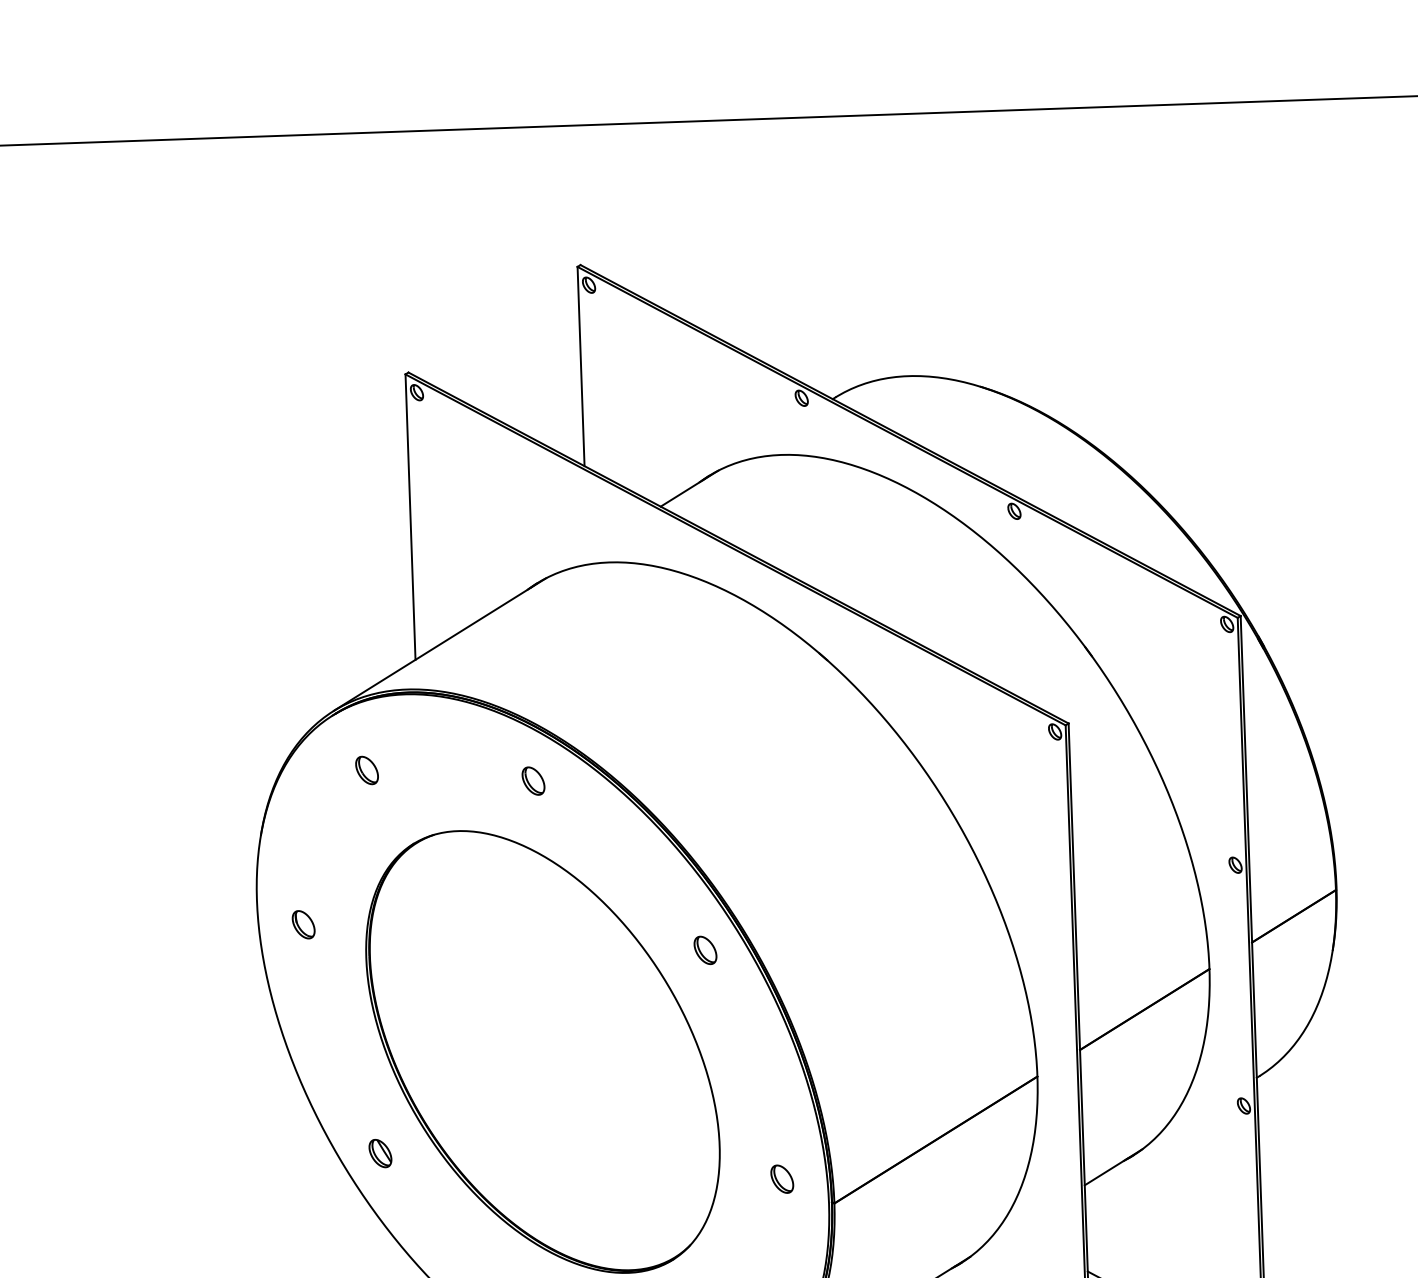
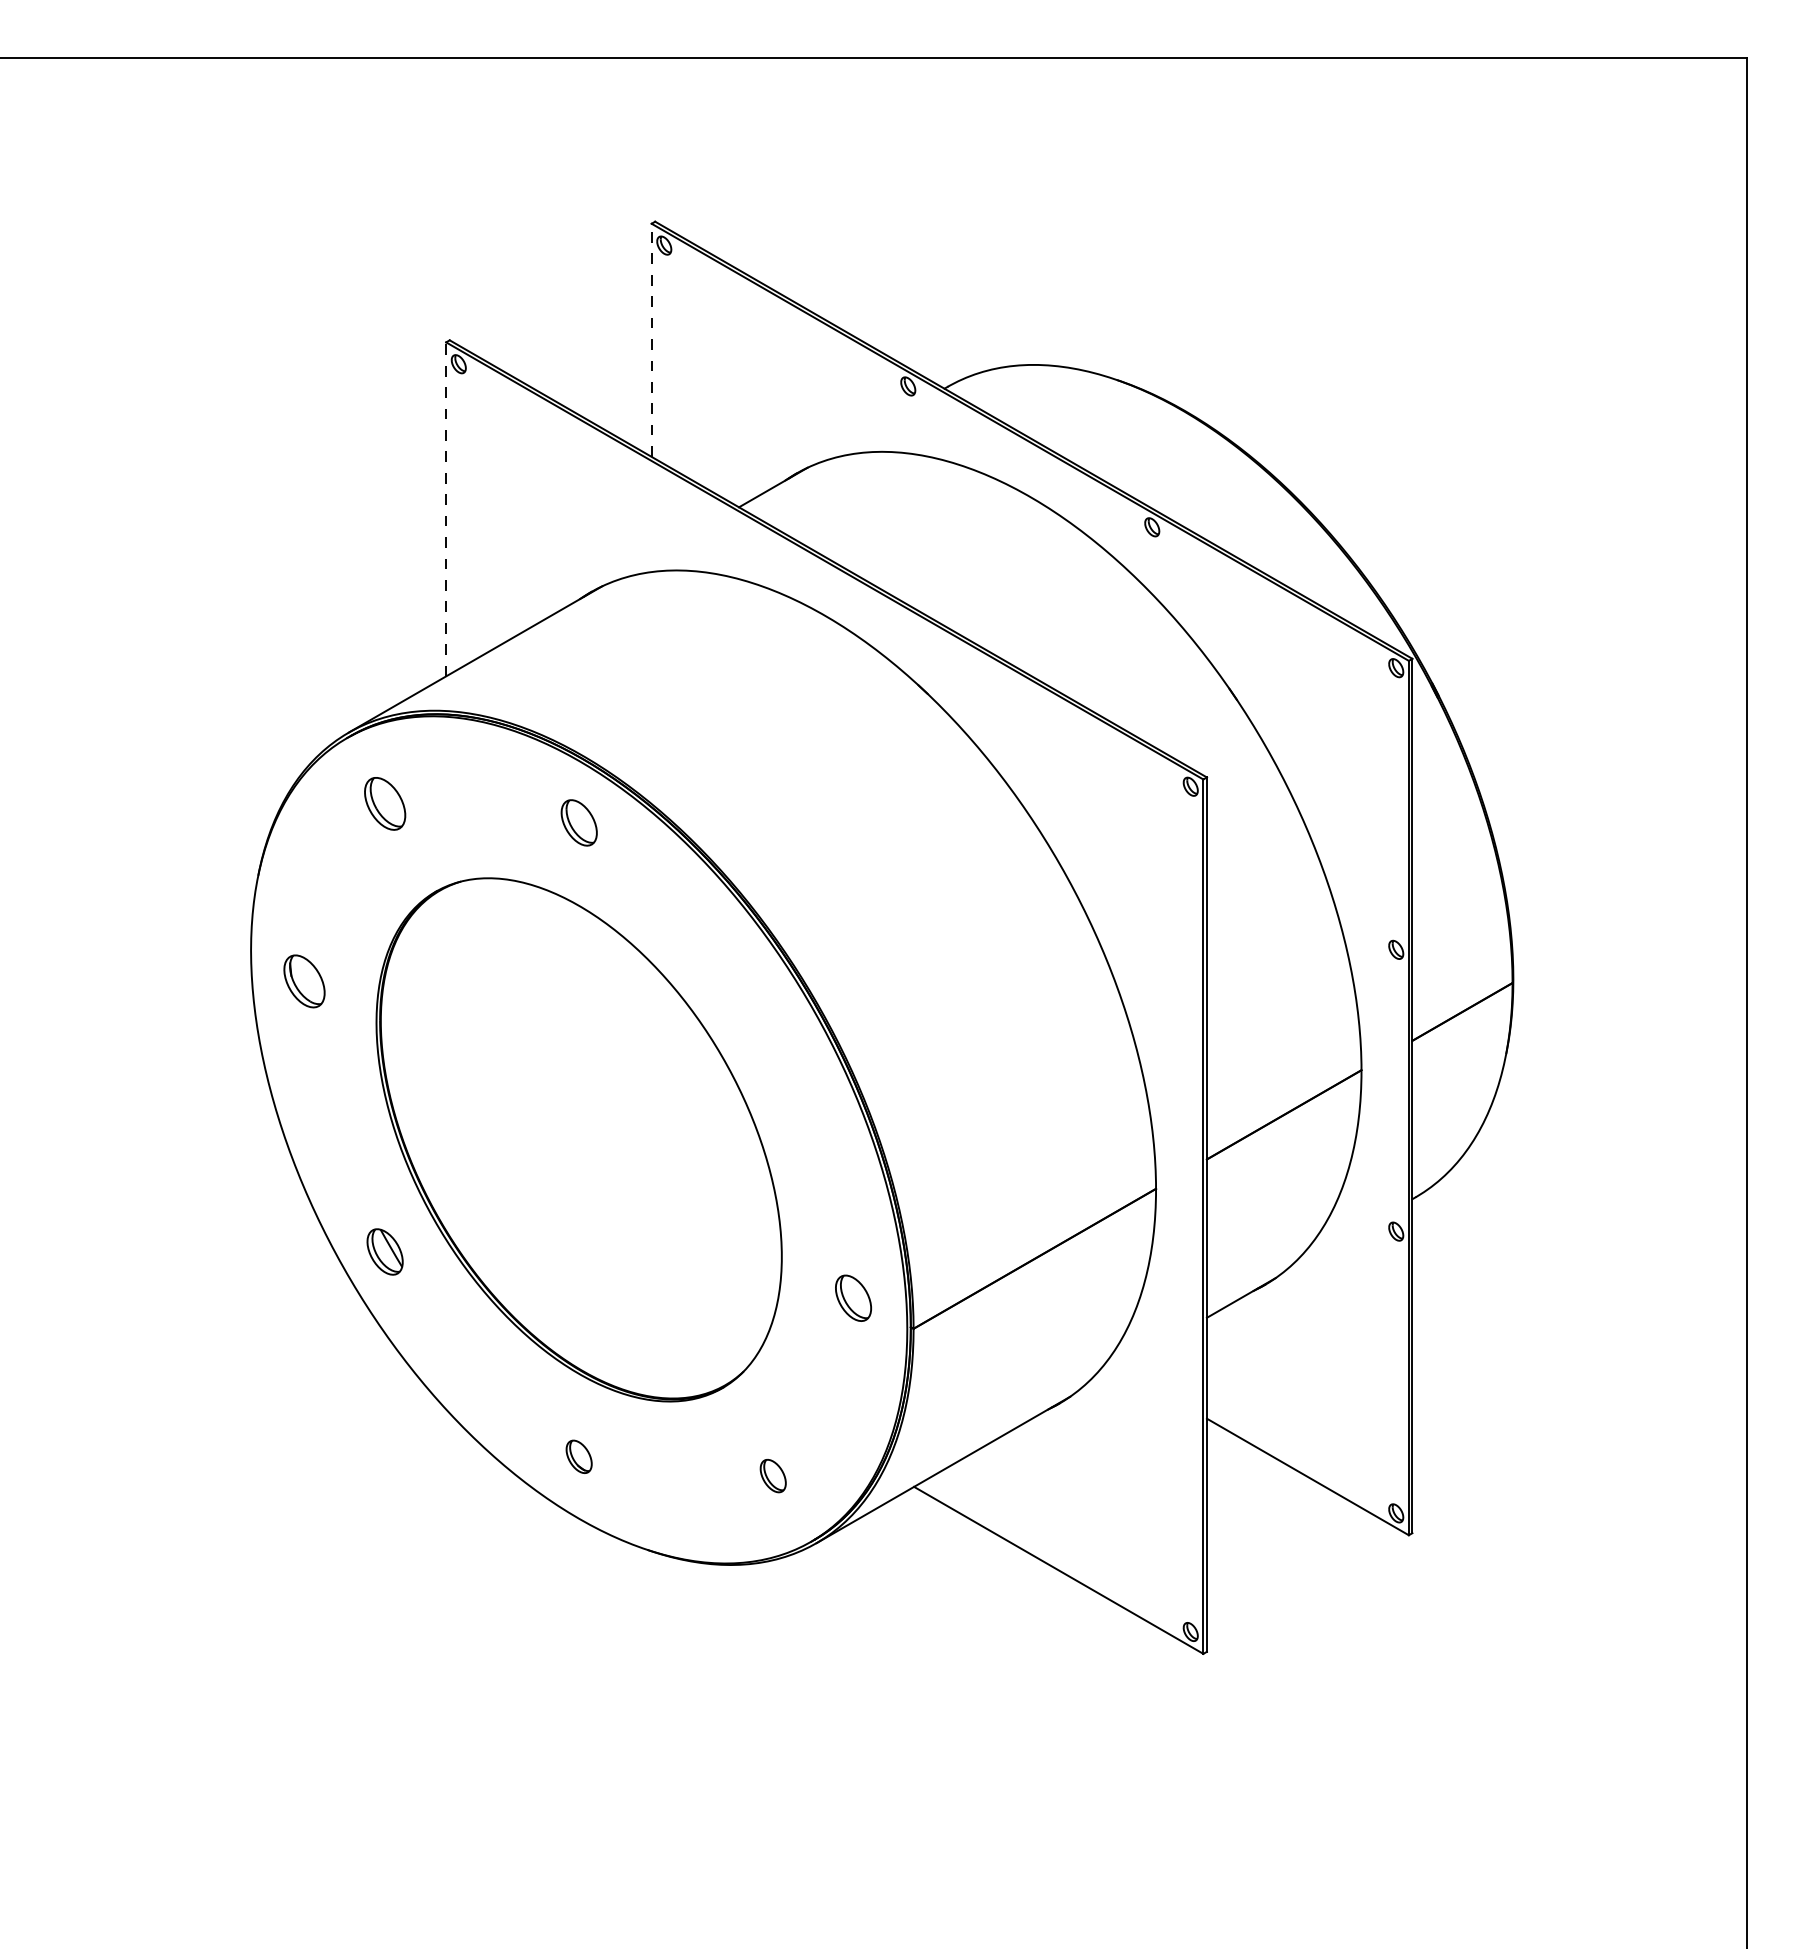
line: (580, 366) -> (651, 340), solid -> dashed
line: (410, 516) -> (446, 508), solid -> dashed
part: (366, 770) -> (384, 803), size x1.6
part: (532, 780) -> (578, 822), size x1.4
part: (303, 924) -> (304, 981), size x1.6
part: (704, 950) -> (772, 1027), removed
part: (379, 1153) -> (384, 1251), size x1.4
part: (782, 1179) -> (853, 1298), size x1.4

